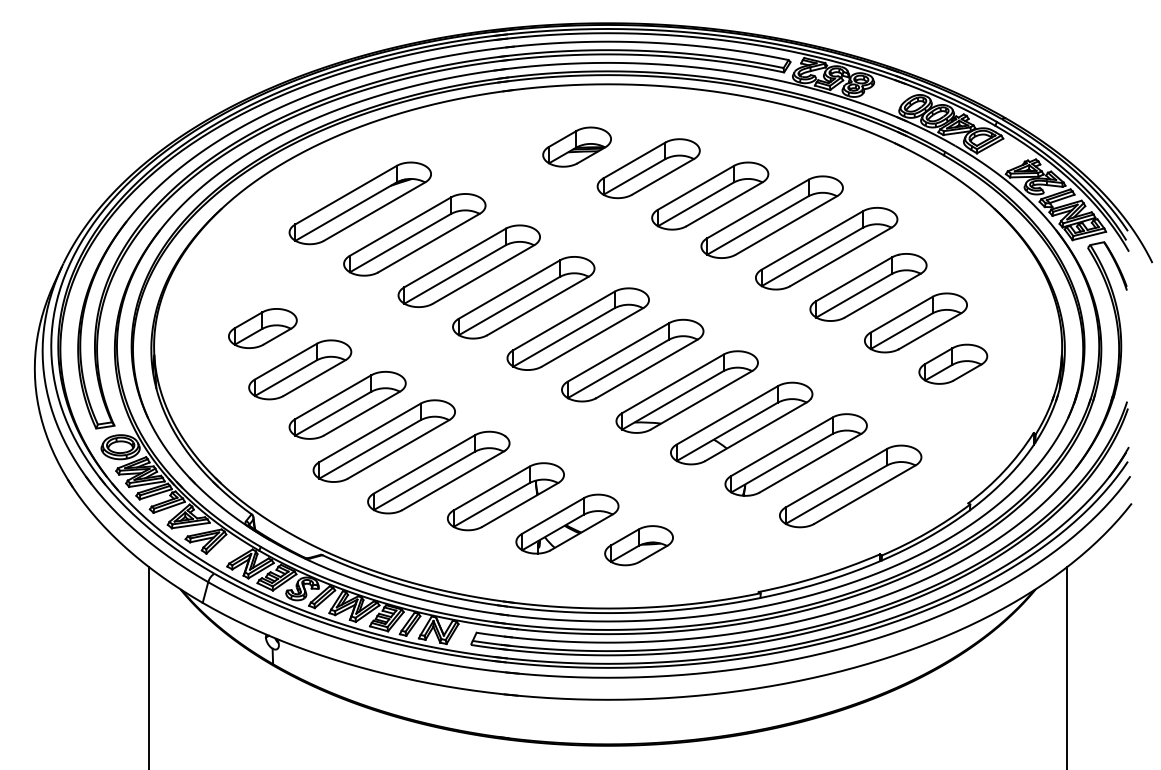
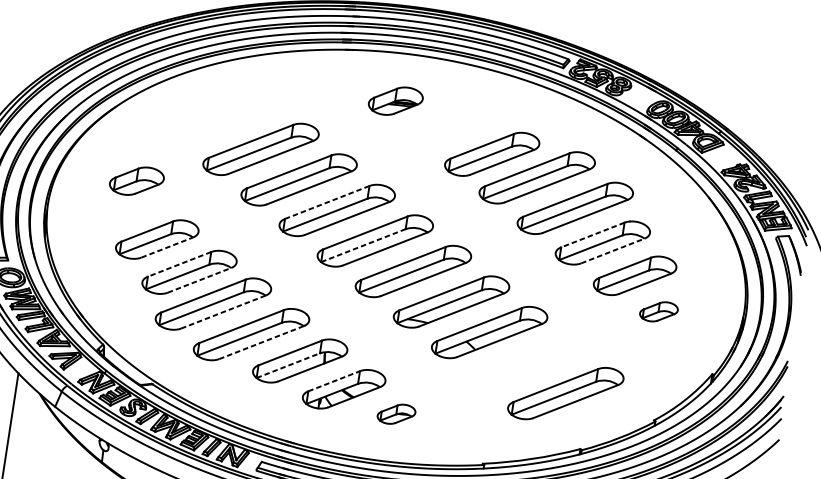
part: (648, 168) -> (448, 125), removed
part: (359, 203) -> (222, 118), removed
line: (854, 279) -> (593, 235), solid -> dashed
line: (509, 289) -> (327, 202), solid -> dashed
line: (882, 295) -> (612, 250), solid -> dashed
part: (262, 328) -> (136, 181), moved
line: (564, 337) -> (363, 245), solid -> dashed
part: (953, 363) -> (659, 311), size x0.7
line: (314, 378) -> (167, 247), solid -> dashed
line: (333, 397) -> (179, 264), solid -> dashed
line: (361, 413) -> (199, 280), solid -> dashed
line: (398, 449) -> (223, 312), solid -> dashed
part: (795, 454) -> (527, 362), removed
line: (452, 481) -> (261, 343), solid -> dashed
line: (491, 504) -> (288, 365), solid -> dashed
line: (553, 515) -> (334, 380), solid -> dashed
part: (638, 545) -> (396, 413), size x0.7

